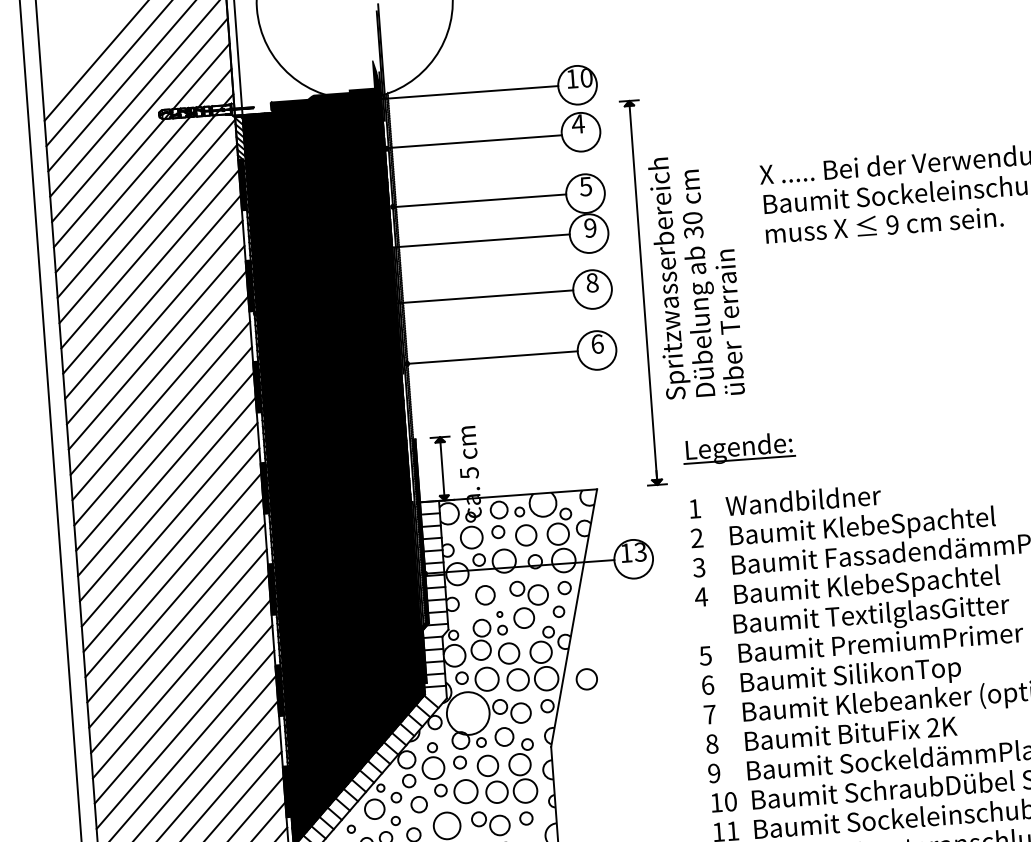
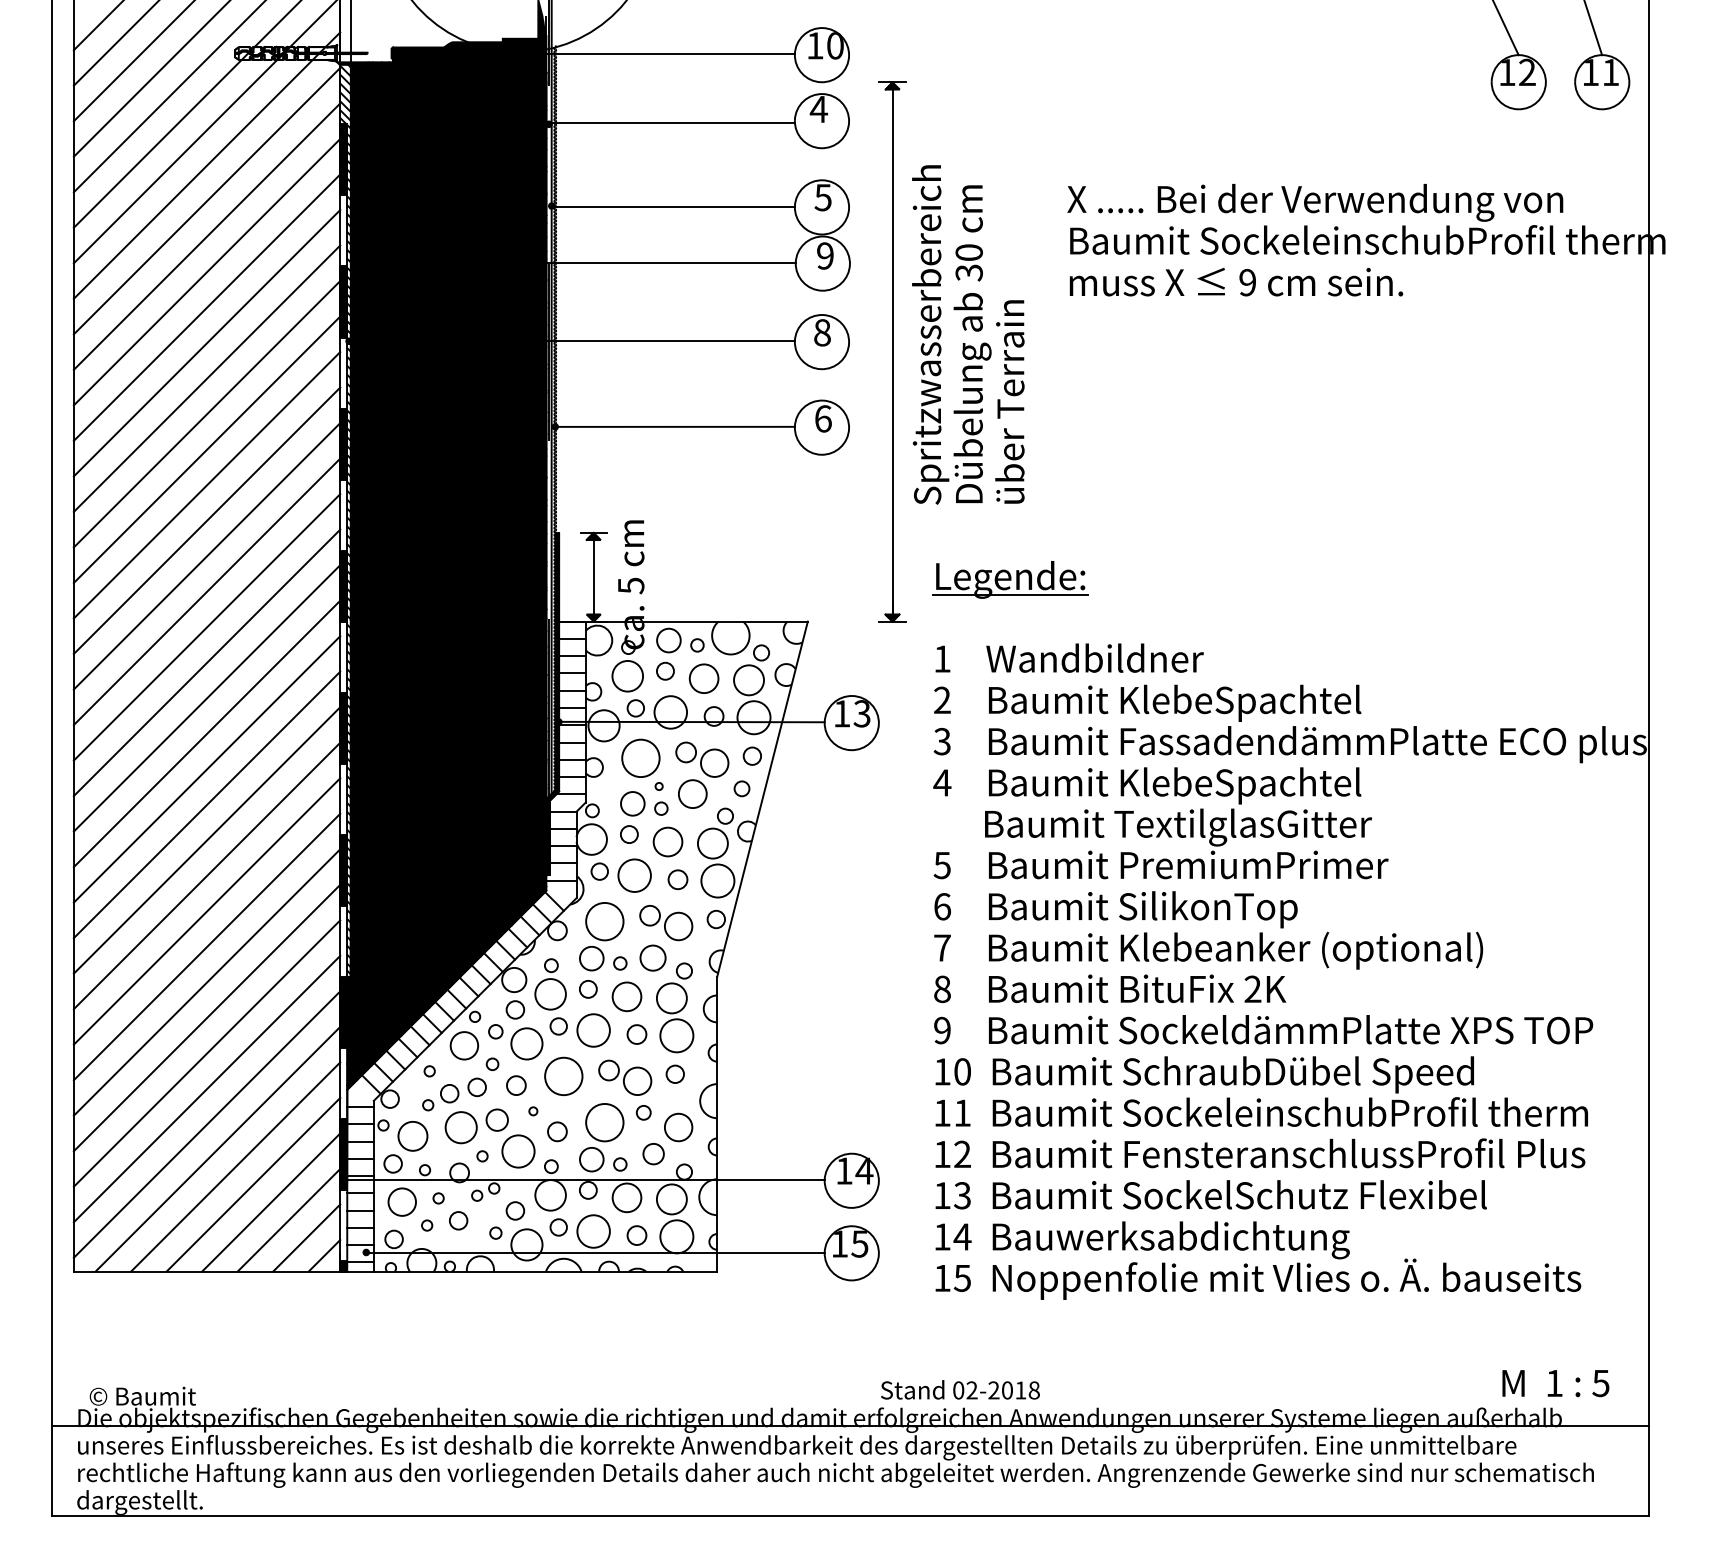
circle: (485, 594) -> (640, 757), size x1.43
circle: (480, 650) -> (628, 834), size x0.62
circle: (586, 678) -> (773, 885), removed
circle: (517, 679) -> (677, 879), size x0.62
circle: (468, 713) -> (604, 921), size x0.62
circle: (496, 792) -> (636, 1034), size x0.62
circle: (418, 804) -> (526, 1043), size x1.43

